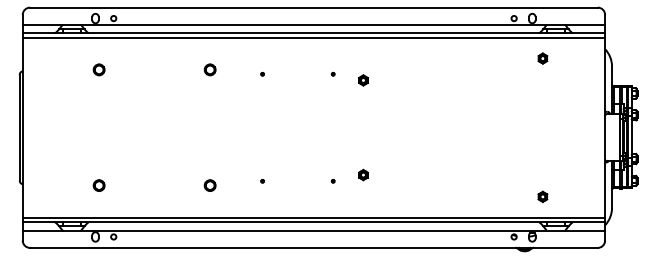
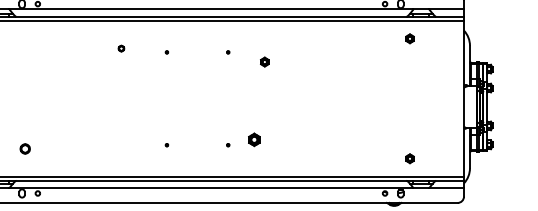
part: (98, 69) -> (24, 48), removed
part: (209, 69) -> (120, 48), size x0.6
part: (363, 80) -> (264, 62), moved
part: (363, 174) -> (254, 139), size x1.4
part: (209, 185) -> (120, 148), removed

